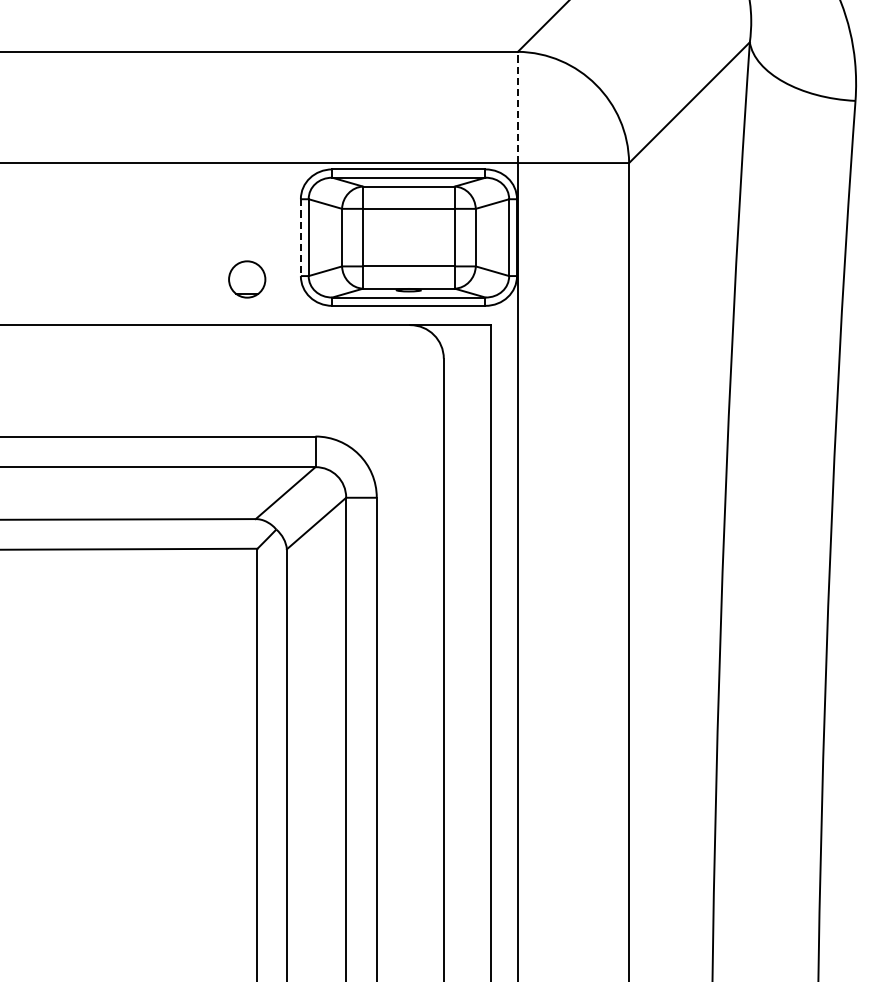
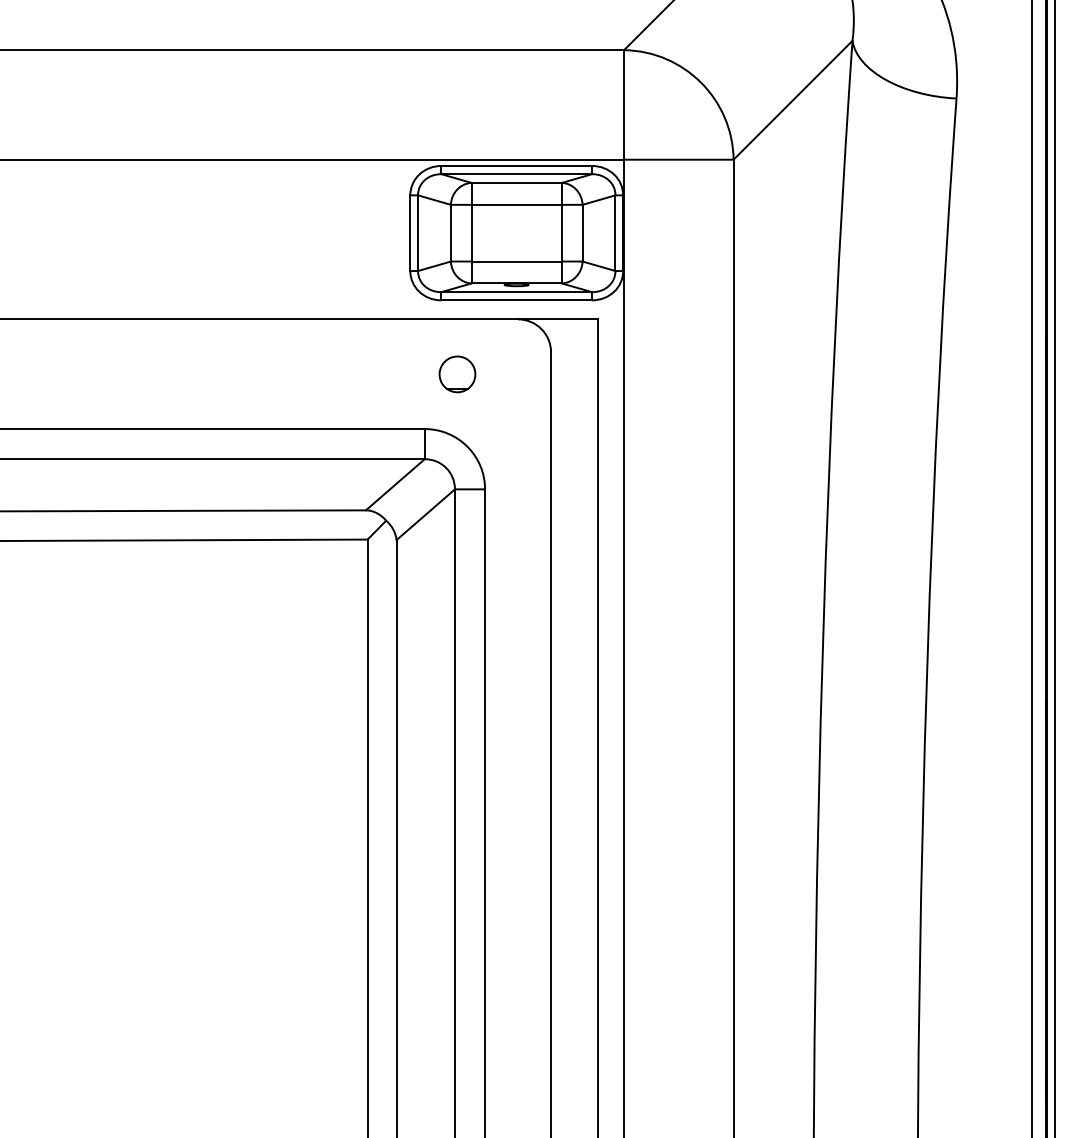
line: (518, 106) -> (624, 104), dashed -> solid
line: (301, 237) -> (410, 233), dashed -> solid
part: (247, 279) -> (457, 374), moved

